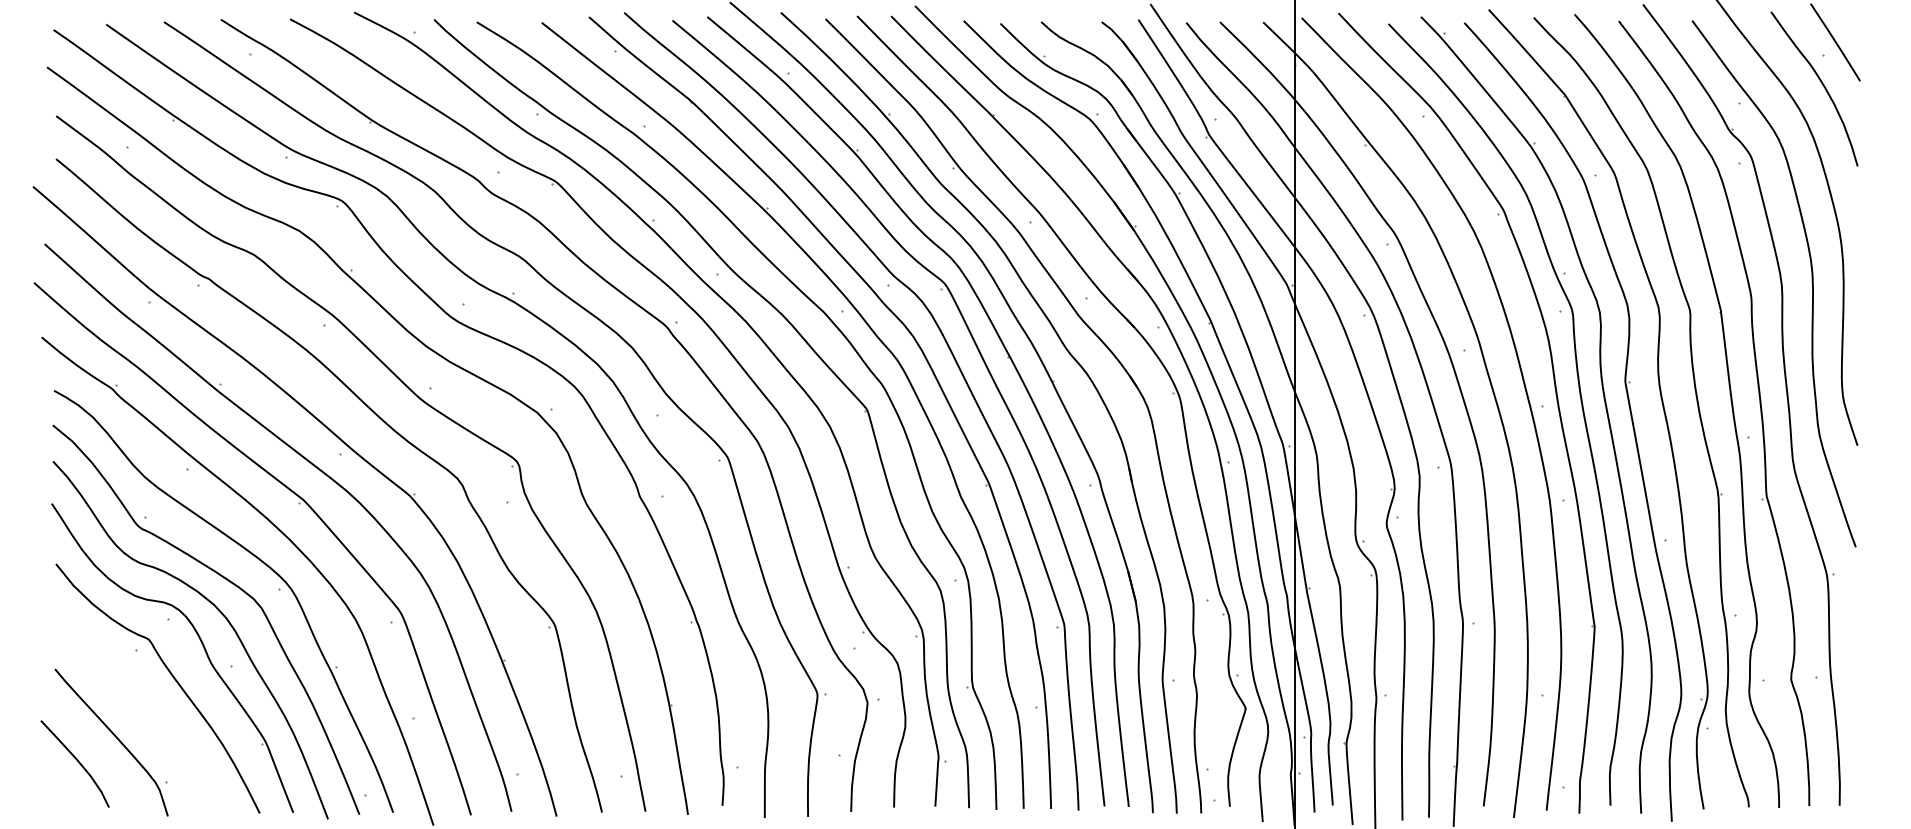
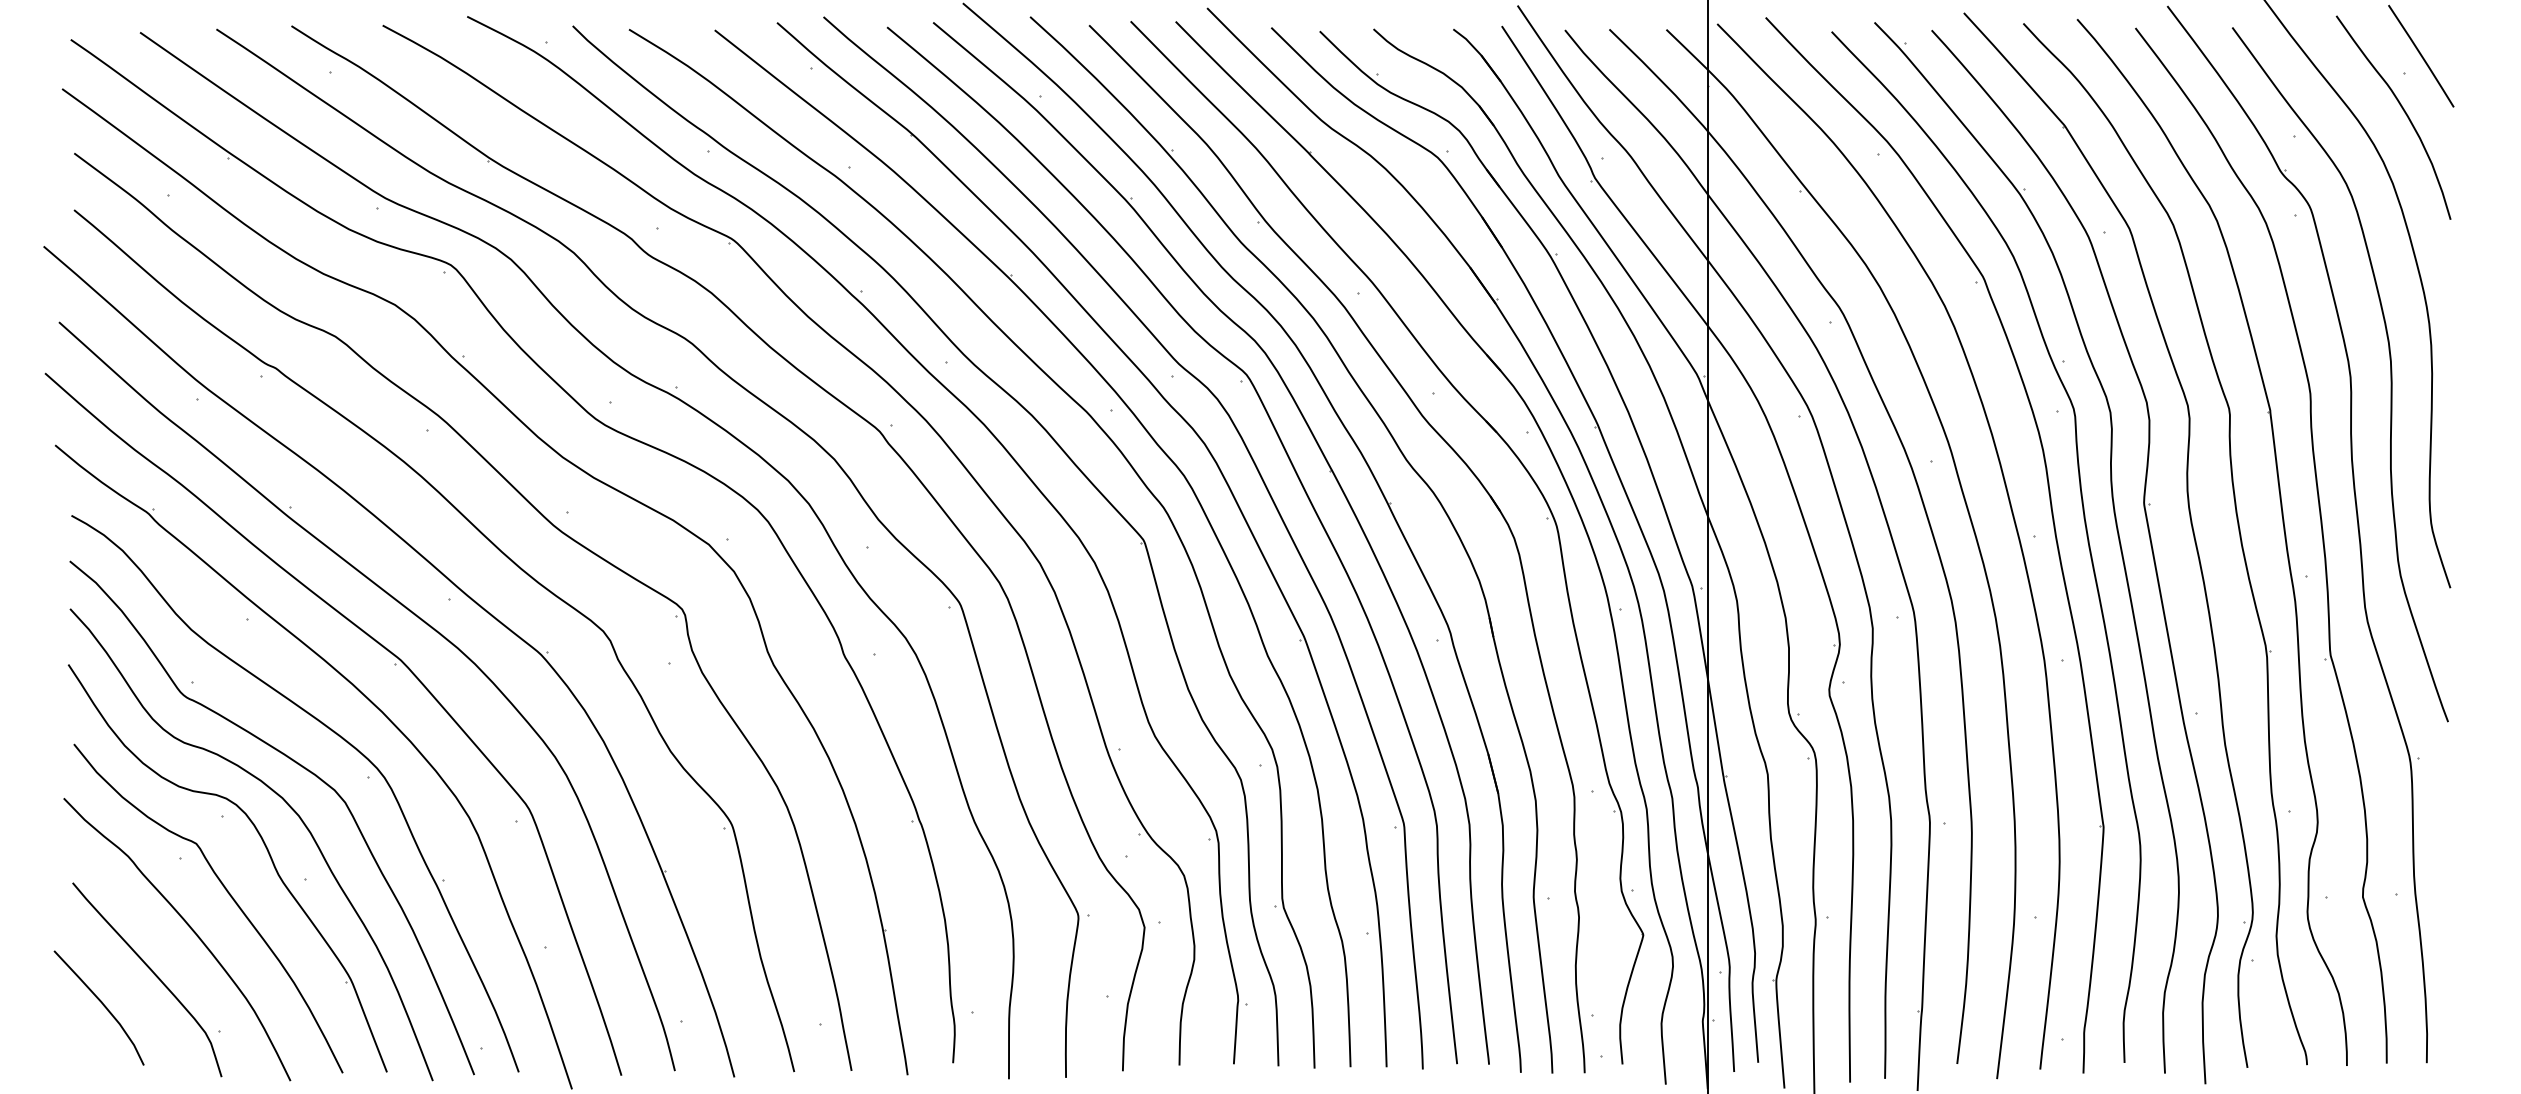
curve: (142, 702) -> (188, 926), added

